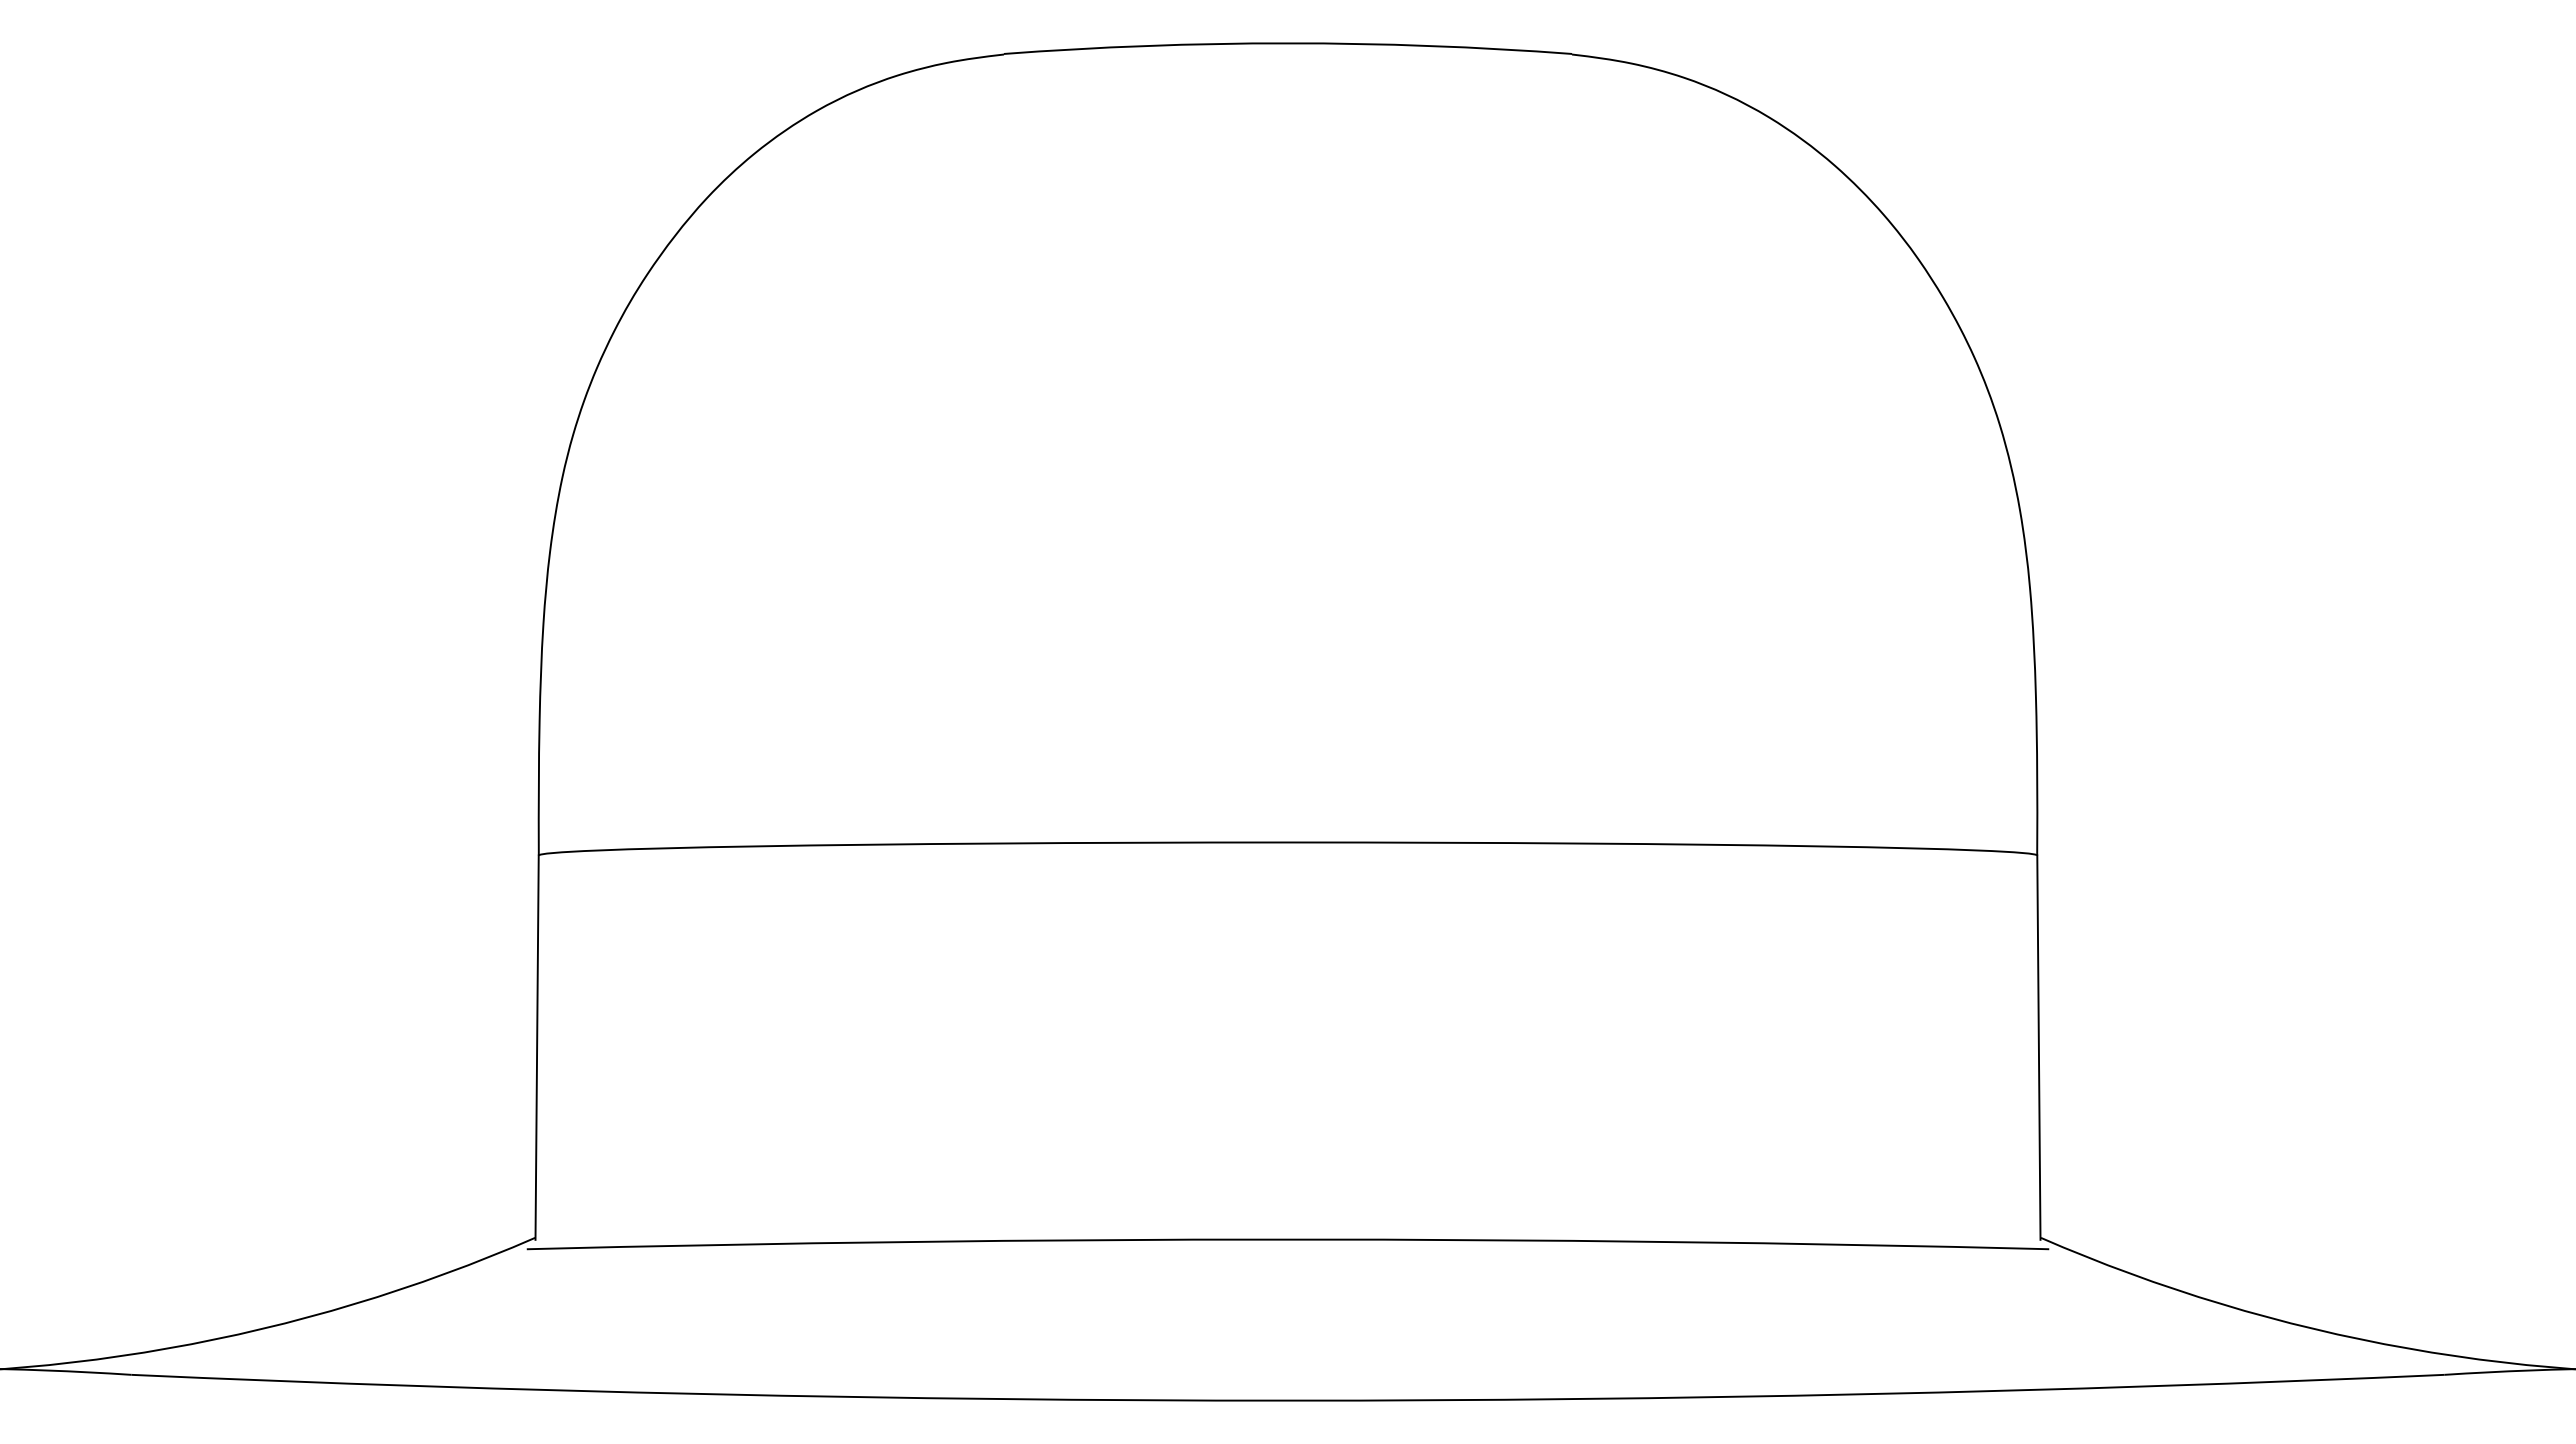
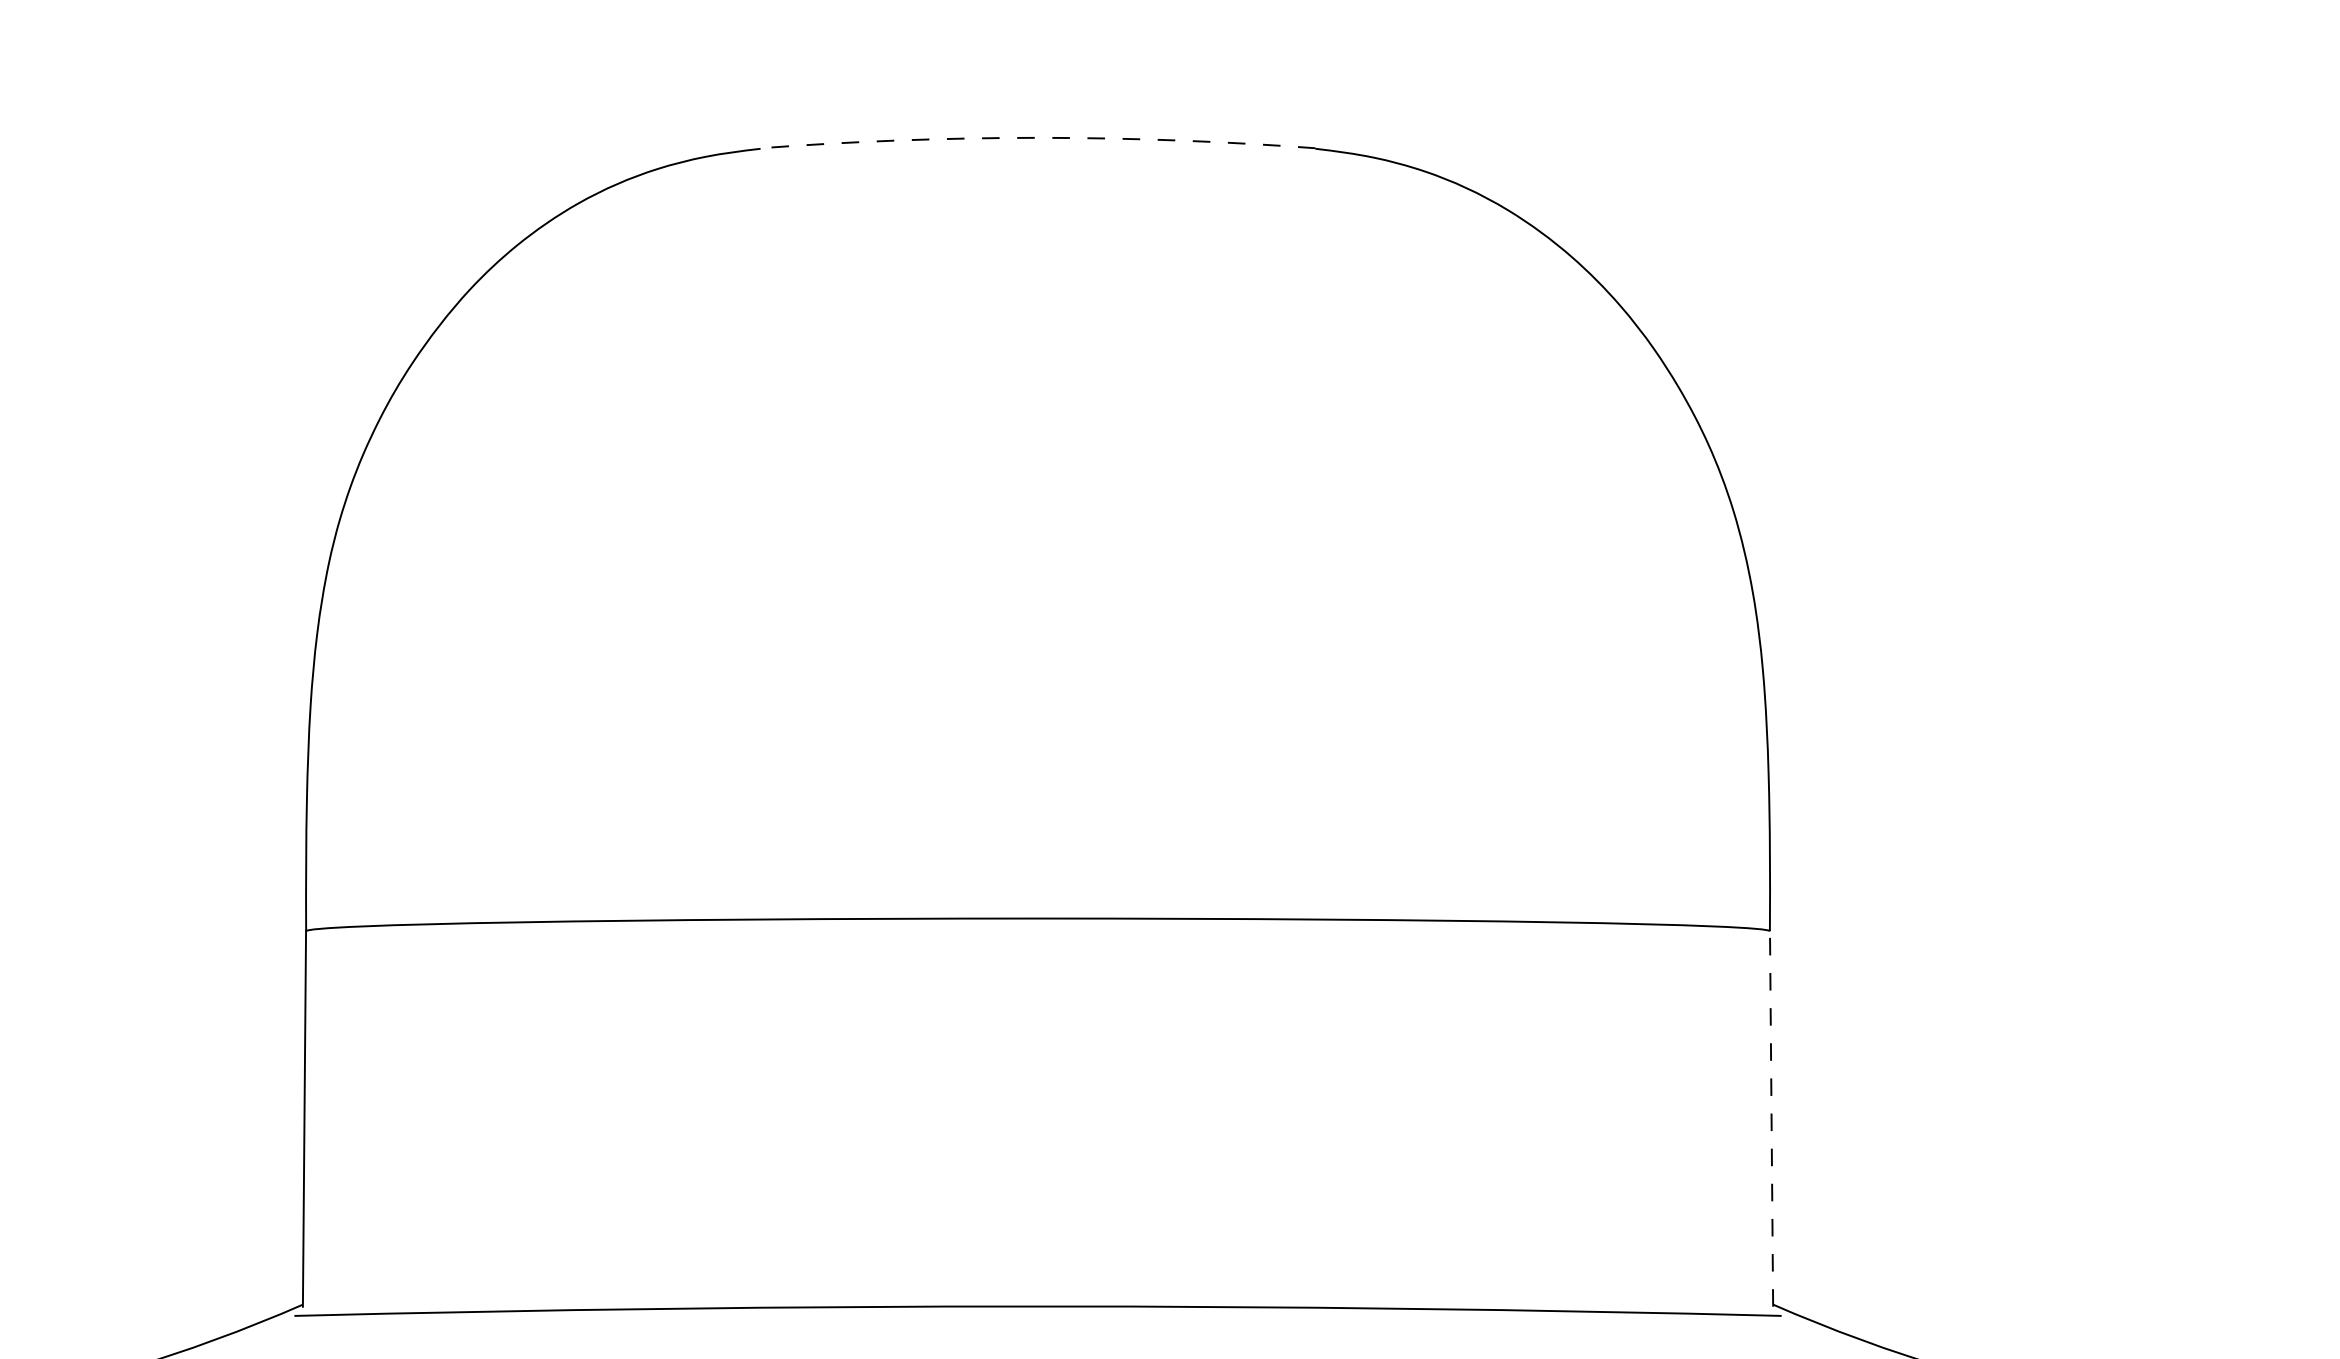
arc: (1288, 43) -> (1038, 138), solid -> dashed
line: (2038, 1047) -> (1771, 1118), solid -> dashed

